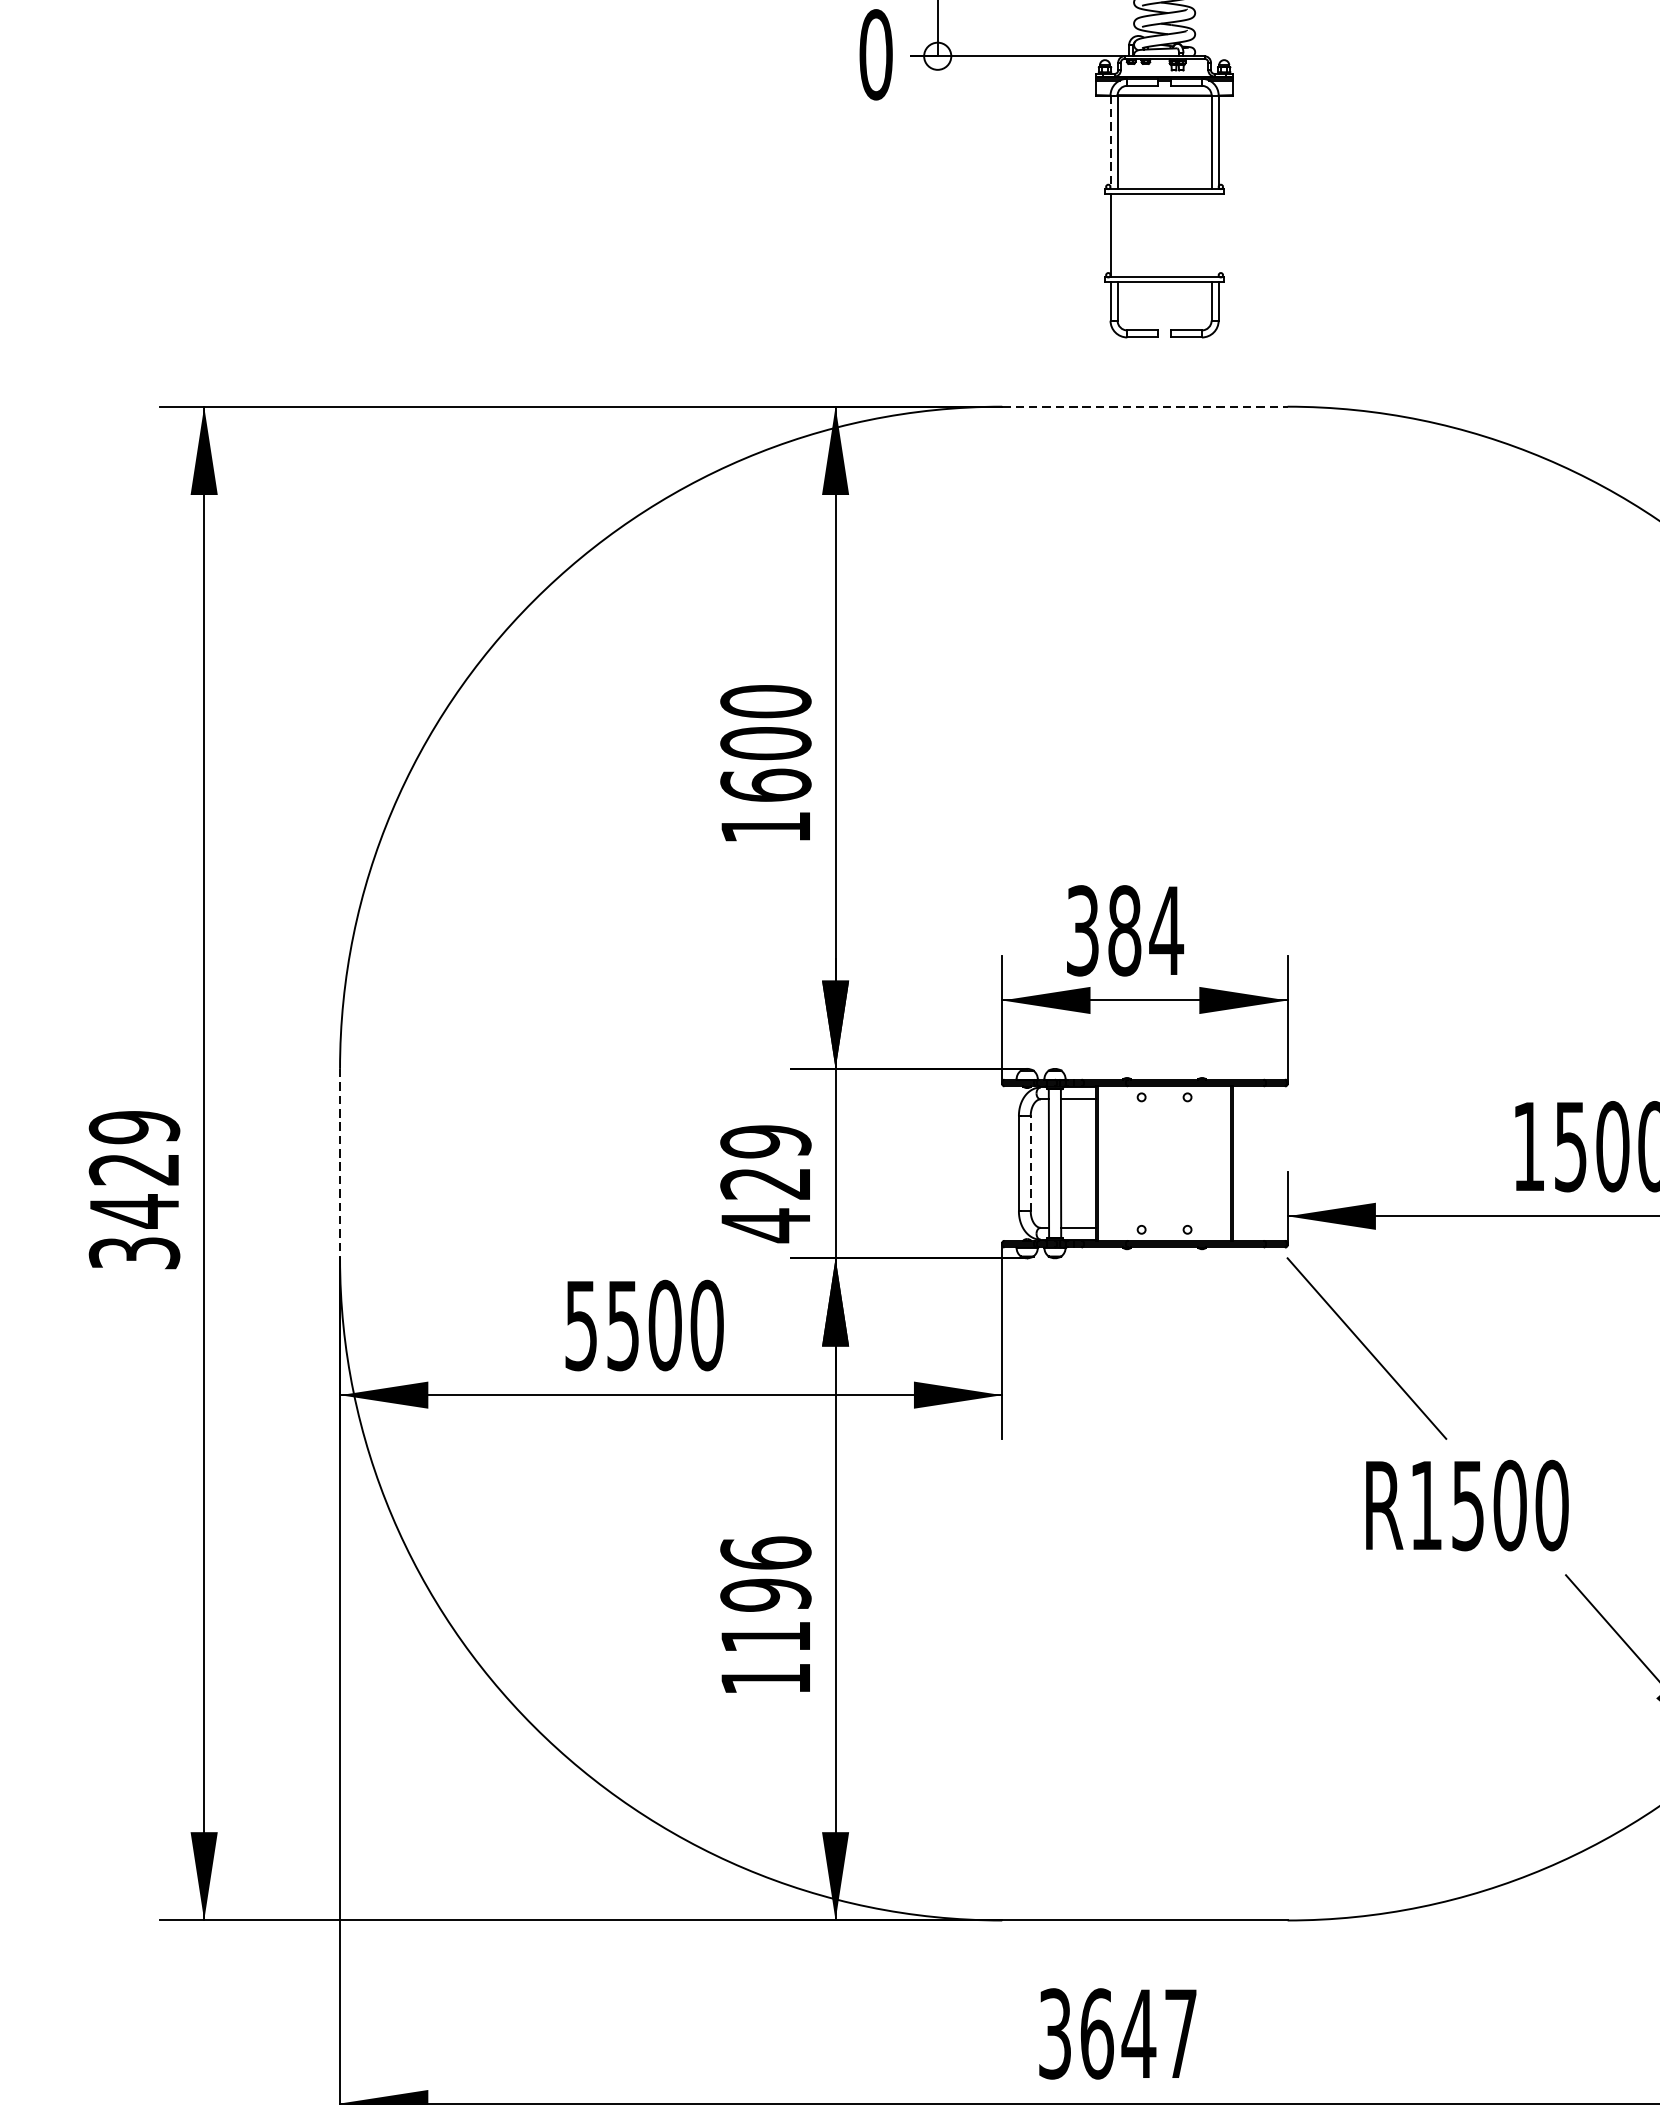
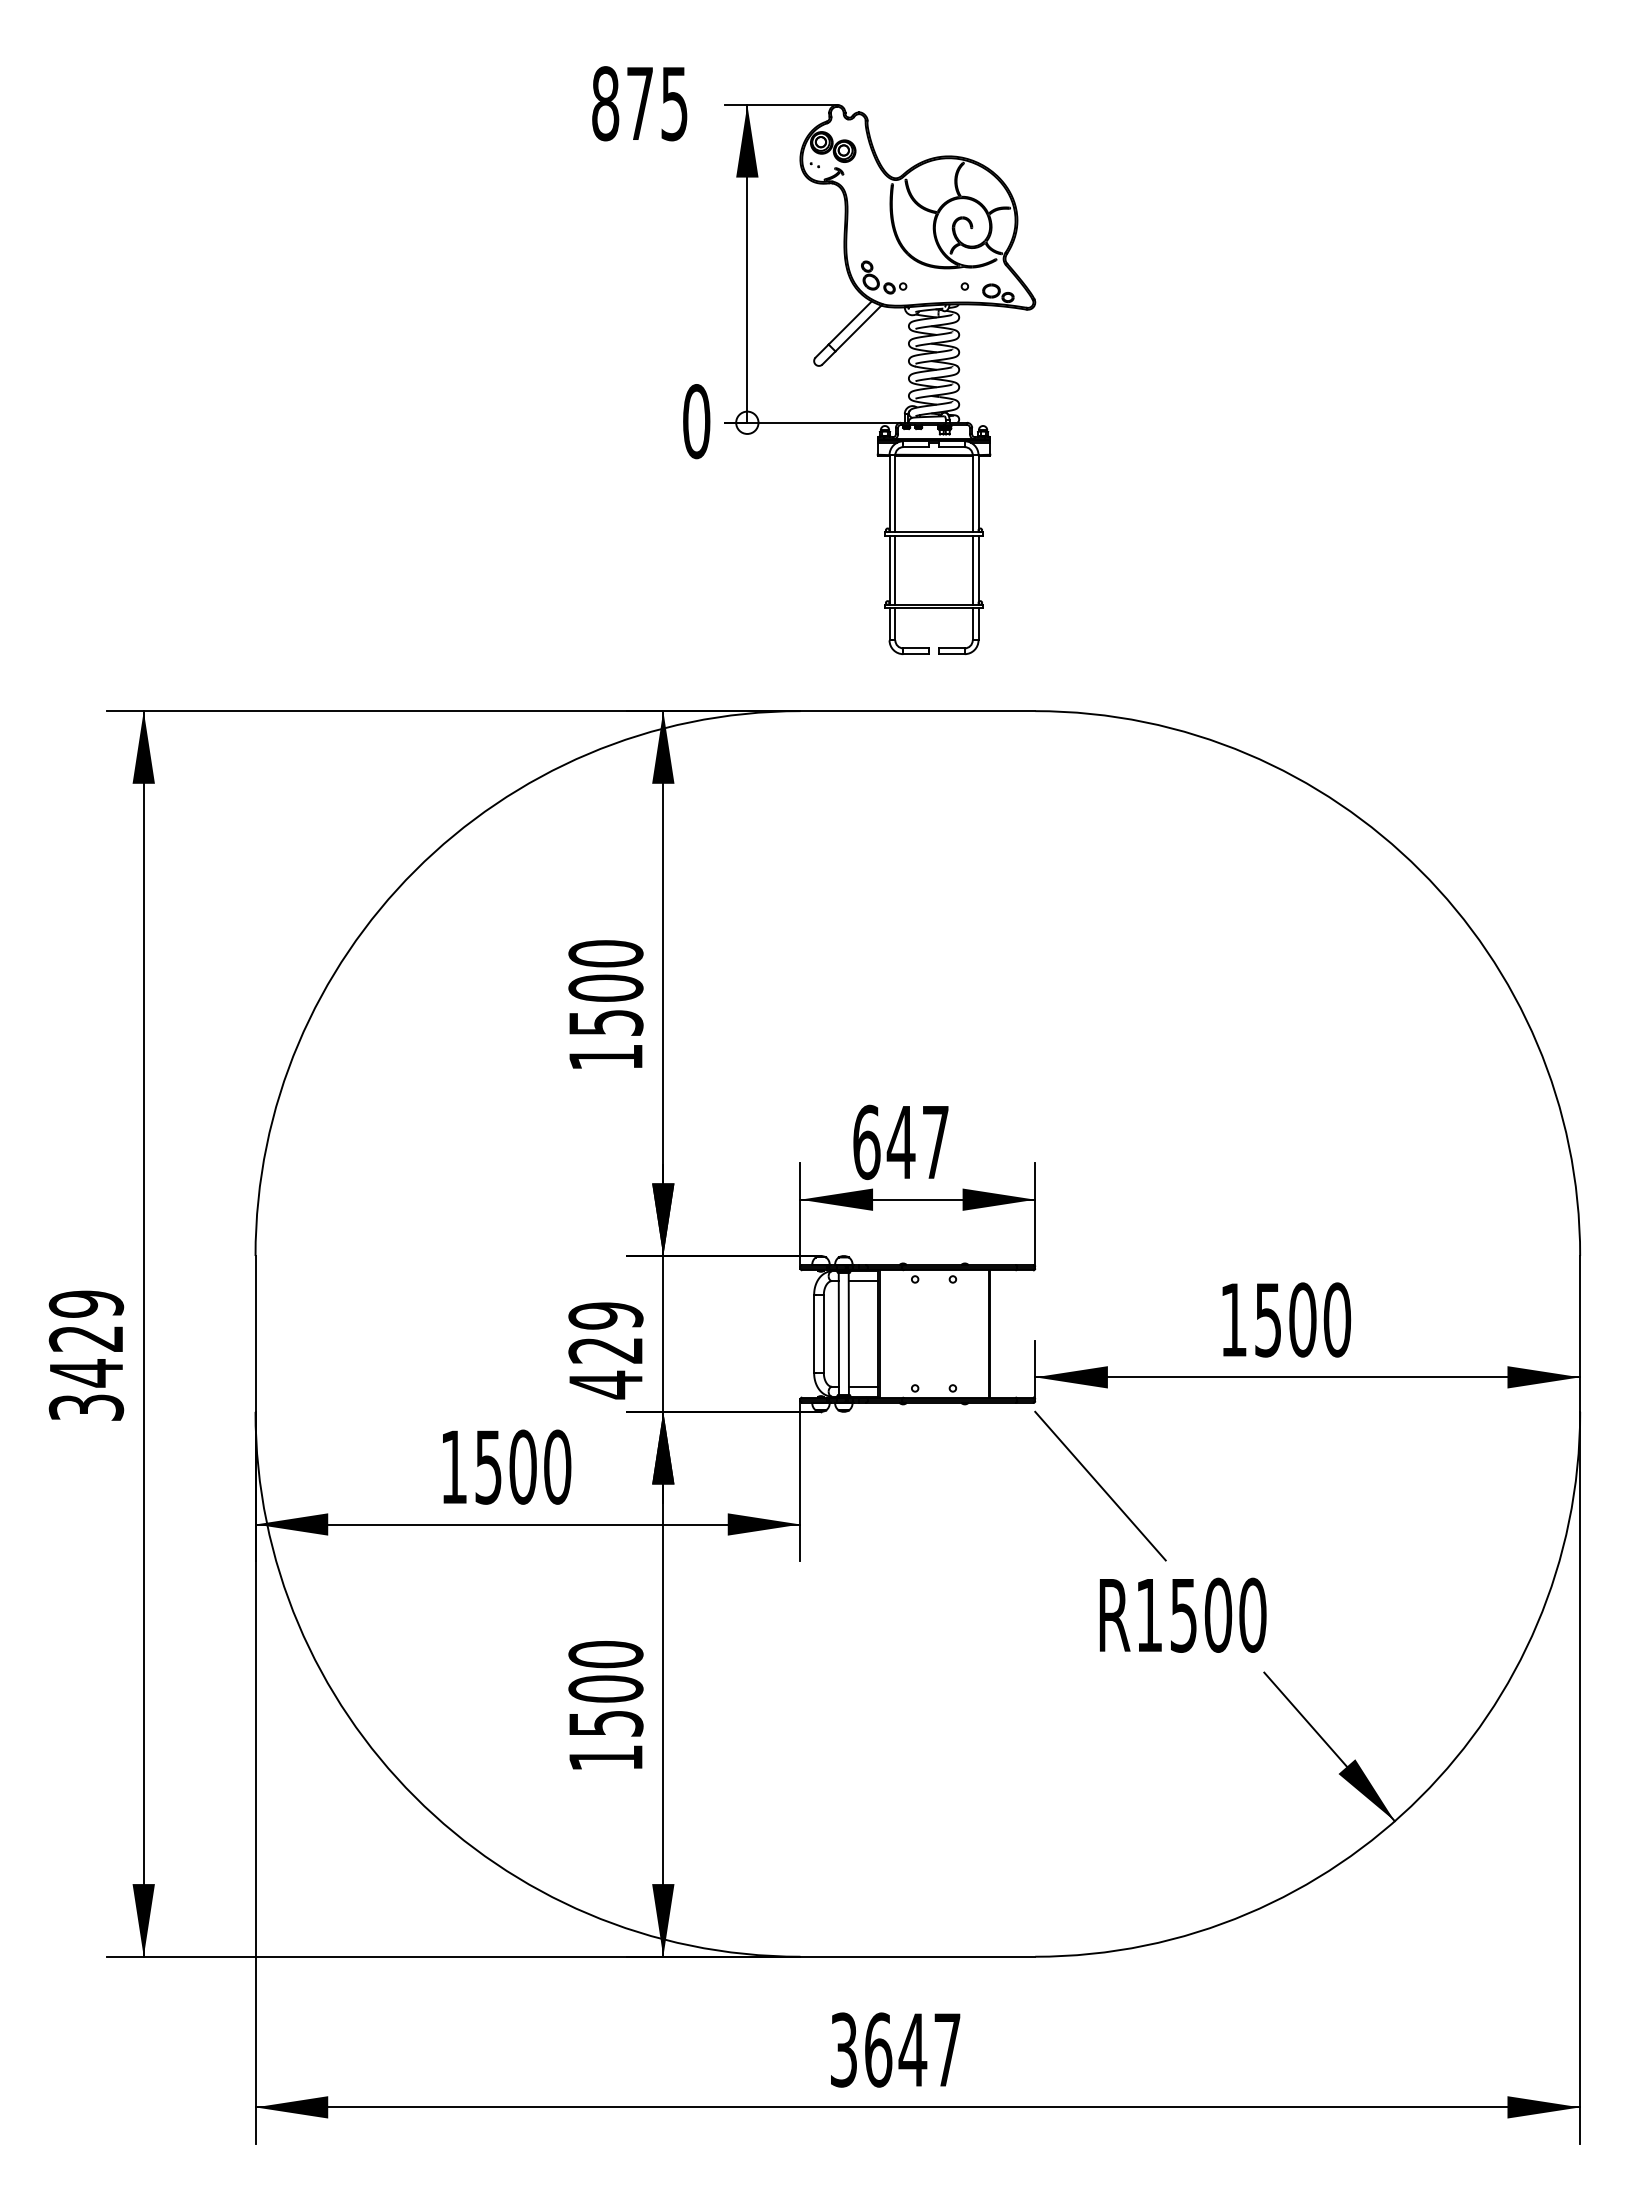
line: (1110, 142) -> (889, 493), dashed -> solid
line: (1117, 234) -> (895, 569), added
line: (1211, 234) -> (972, 569), added
line: (1218, 234) -> (978, 569), added
line: (1145, 407) -> (918, 711), dashed -> solid
text: (765, 785) -> (605, 1022), 1600 -> 1500
text: (1125, 930) -> (901, 1142), 384 -> 647
line: (339, 1163) -> (255, 1333), dashed -> solid
line: (1030, 1163) -> (823, 1333), dashed -> solid
text: (580, 1325) -> (453, 1467), 5500 -> 1500
text: (765, 1594) -> (605, 1688), 1196 -> 1500

